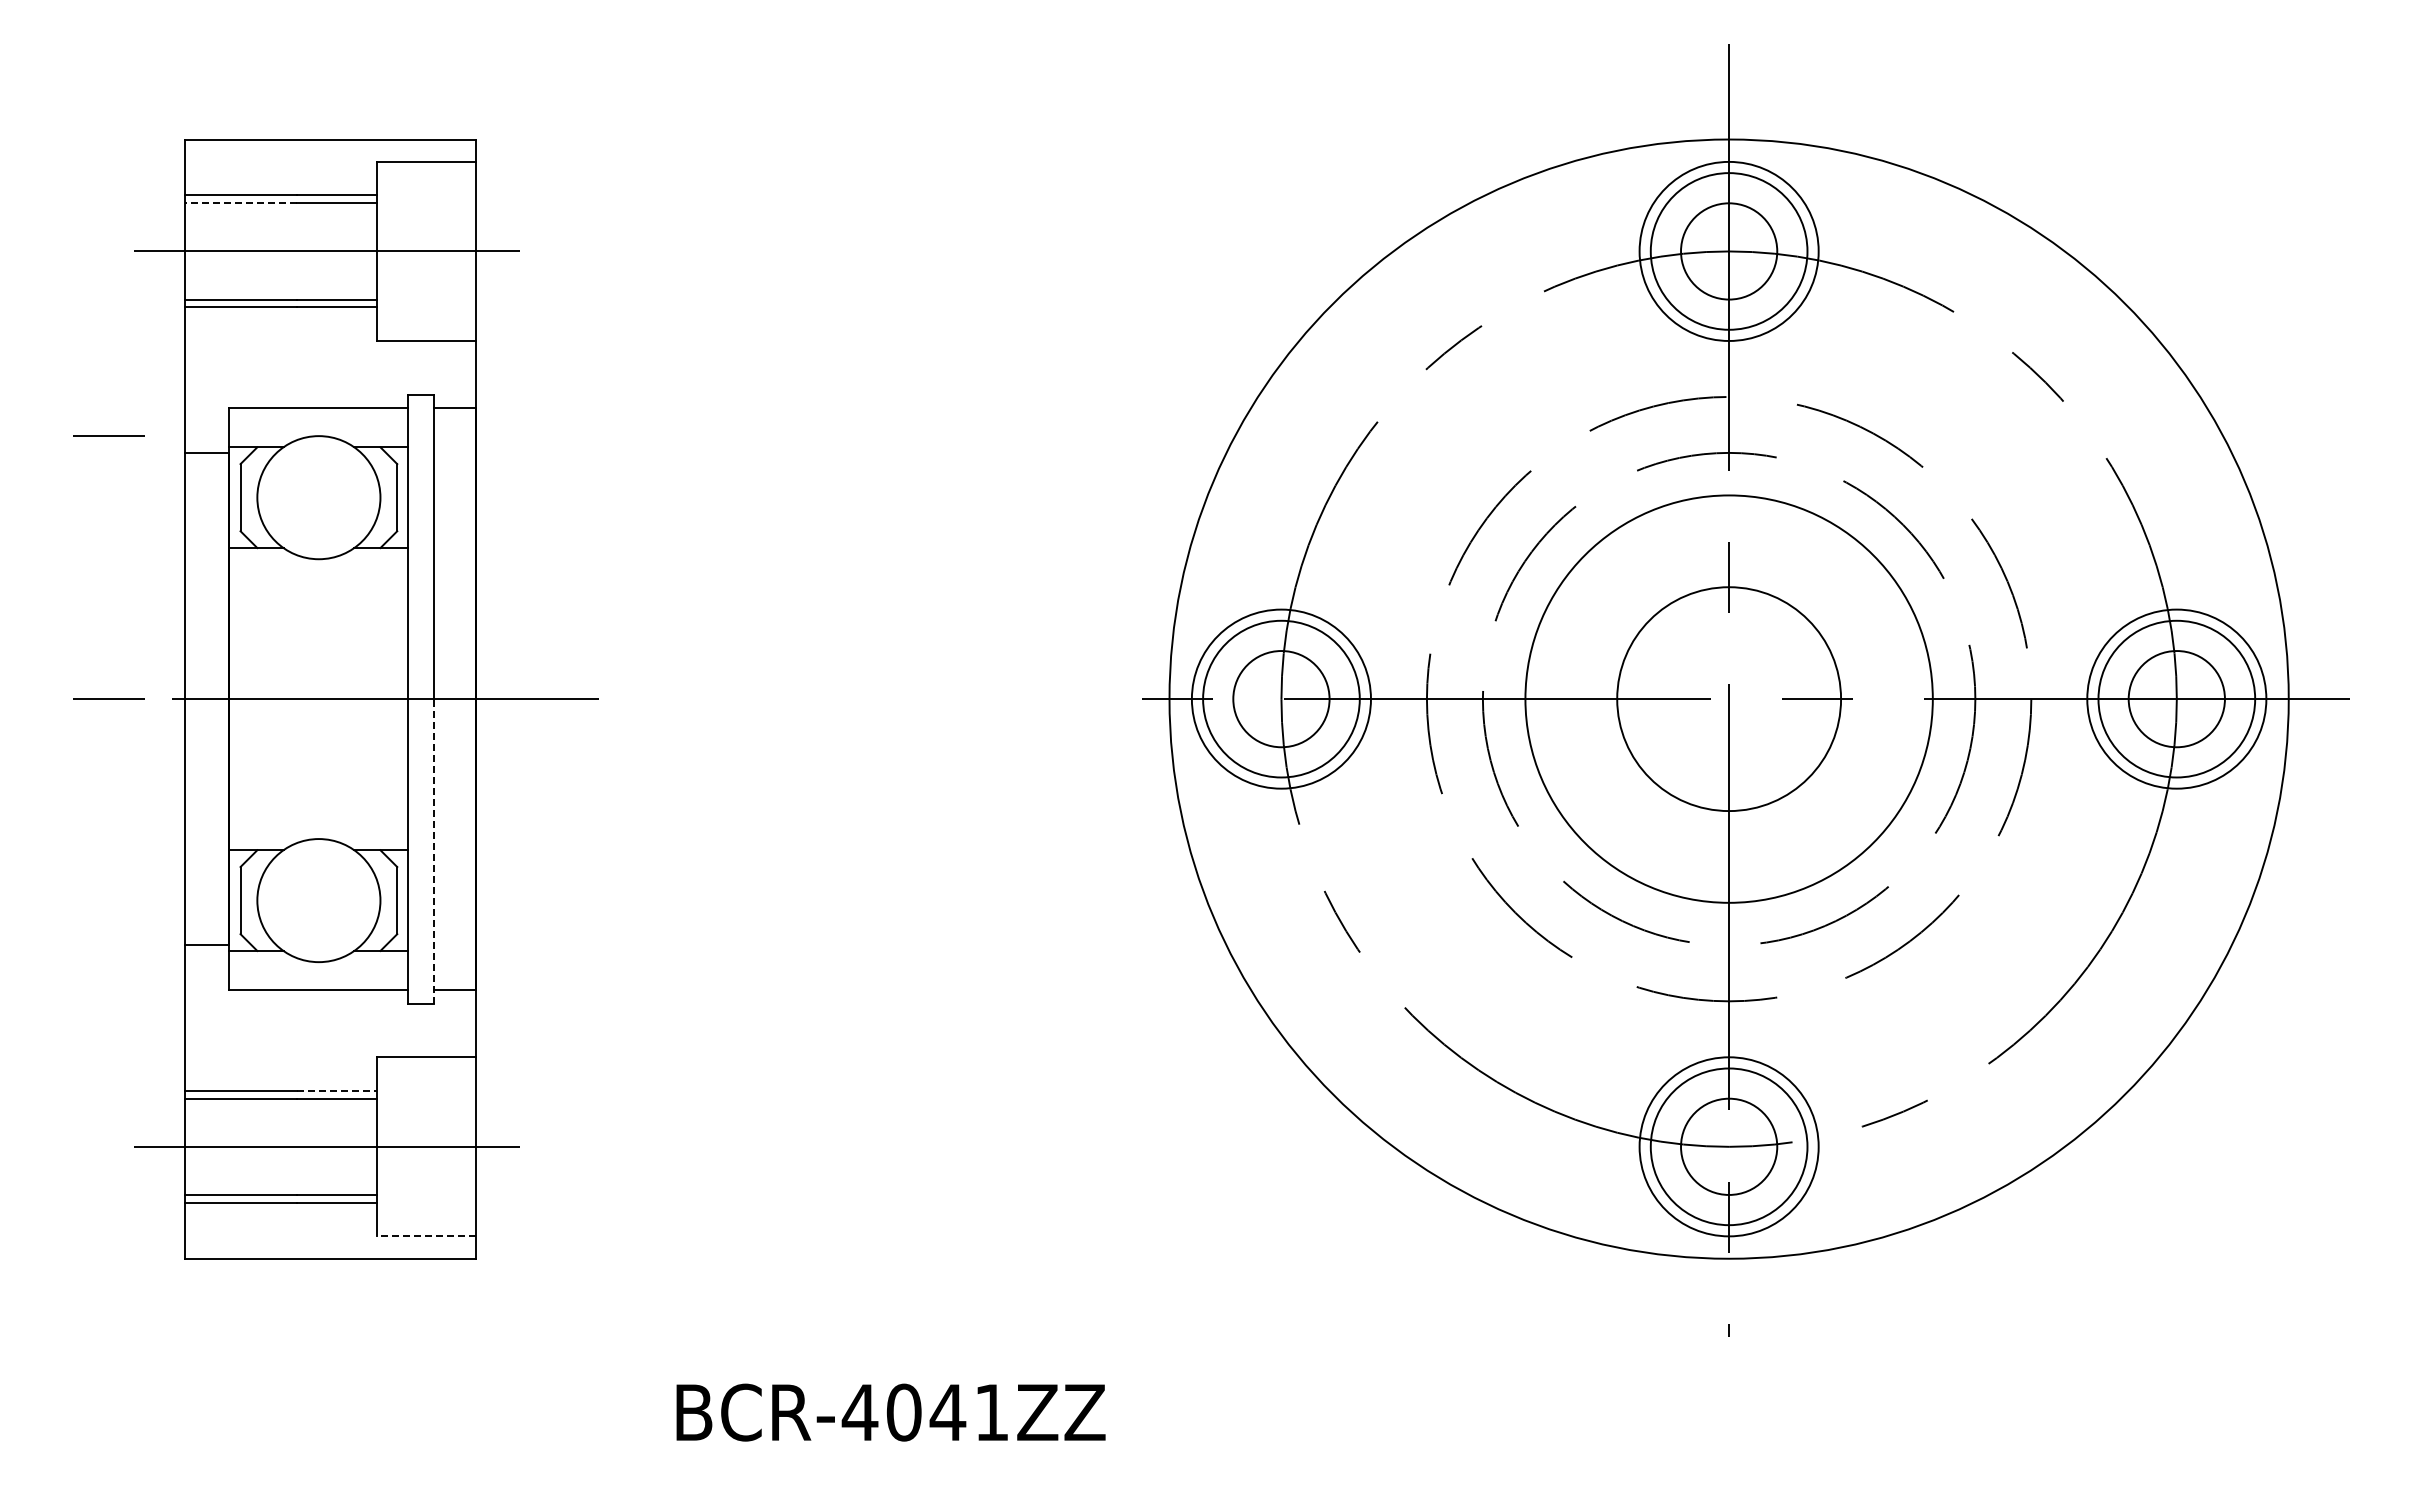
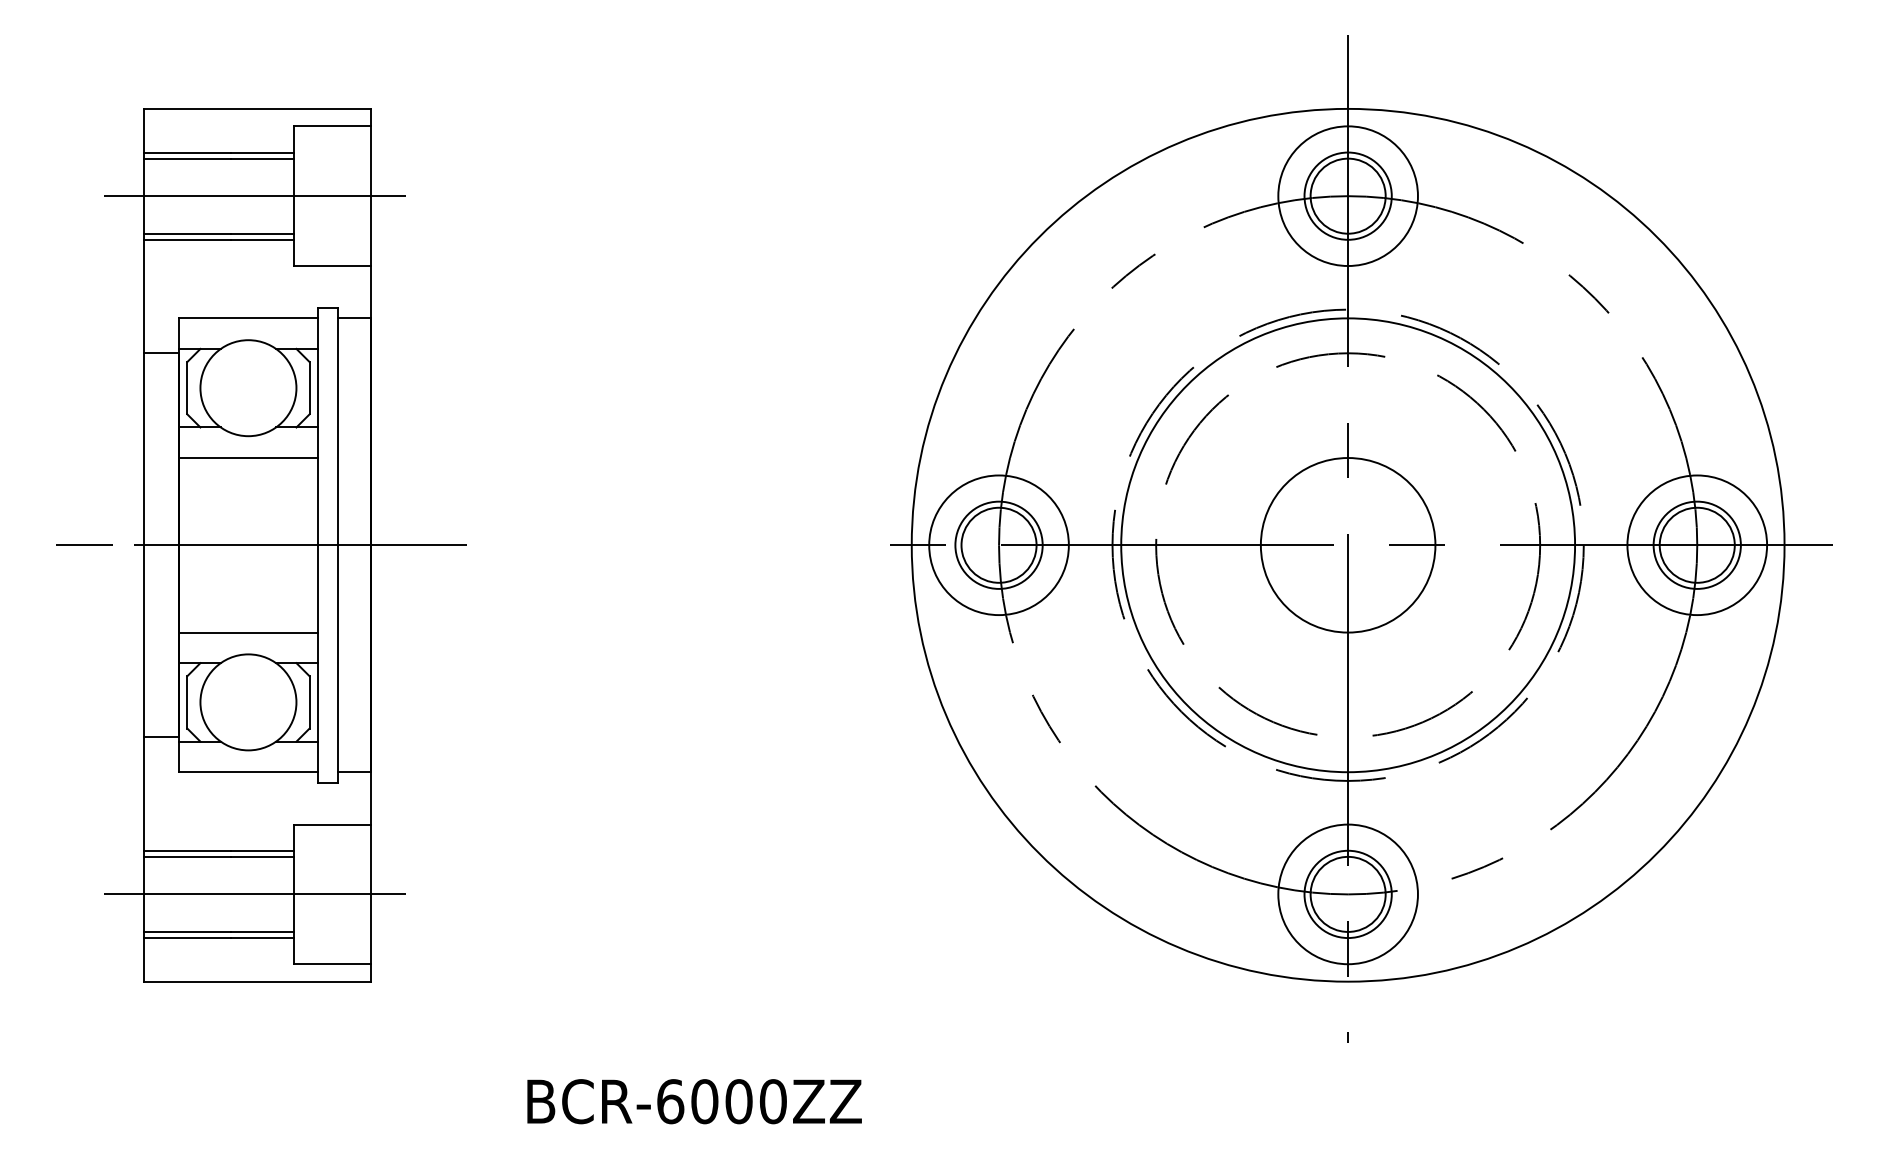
line: (240, 203) -> (187, 158), dashed -> solid
circle: (1729, 251) -> (1348, 196), size x0.71
line: (108, 435) -> (84, 339), removed
line: (318, 587) -> (248, 458), added
circle: (1281, 699) -> (999, 545), size x0.71
circle: (1729, 699) -> (1348, 545), size x1.43
circle: (2176, 699) -> (1697, 545), size x0.71
line: (318, 811) -> (248, 632), added
line: (434, 850) -> (338, 663), dashed -> solid
line: (337, 1090) -> (262, 850), dashed -> solid
circle: (1729, 1146) -> (1348, 894), size x0.71
line: (425, 1236) -> (331, 964), dashed -> solid
text: (925, 1412) -> (721, 1101), BCR-4041ZZ -> BCR-6000ZZ

